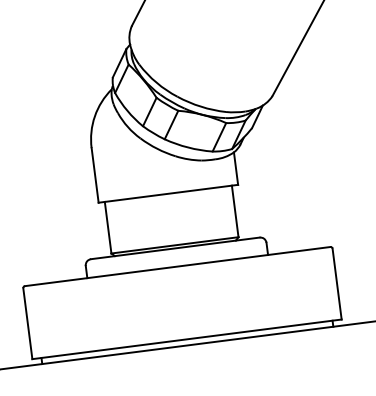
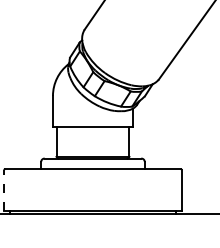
line: (28, 322) -> (4, 189), solid -> dashed

